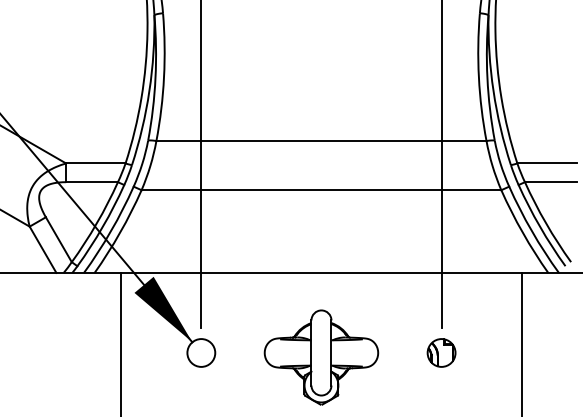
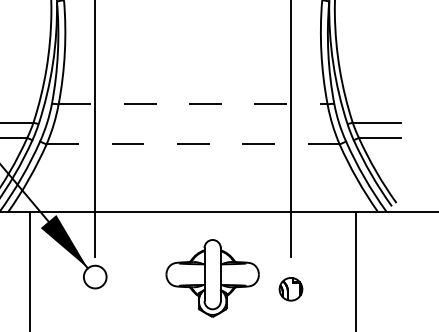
line: (321, 141) -> (193, 104), solid -> dashed
line: (321, 190) -> (193, 144), solid -> dashed
part: (441, 352) -> (290, 288), moved
part: (321, 357) -> (212, 278), moved

